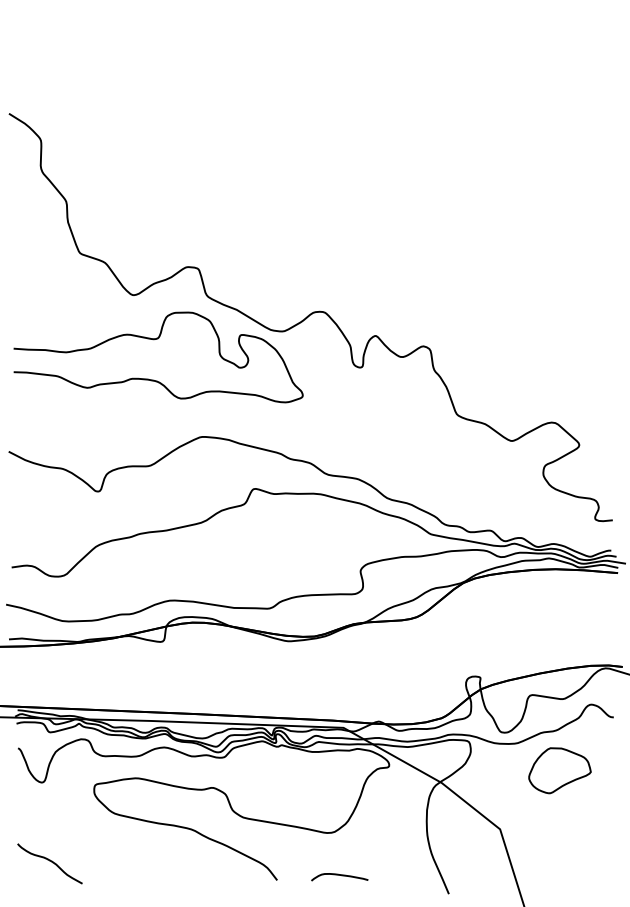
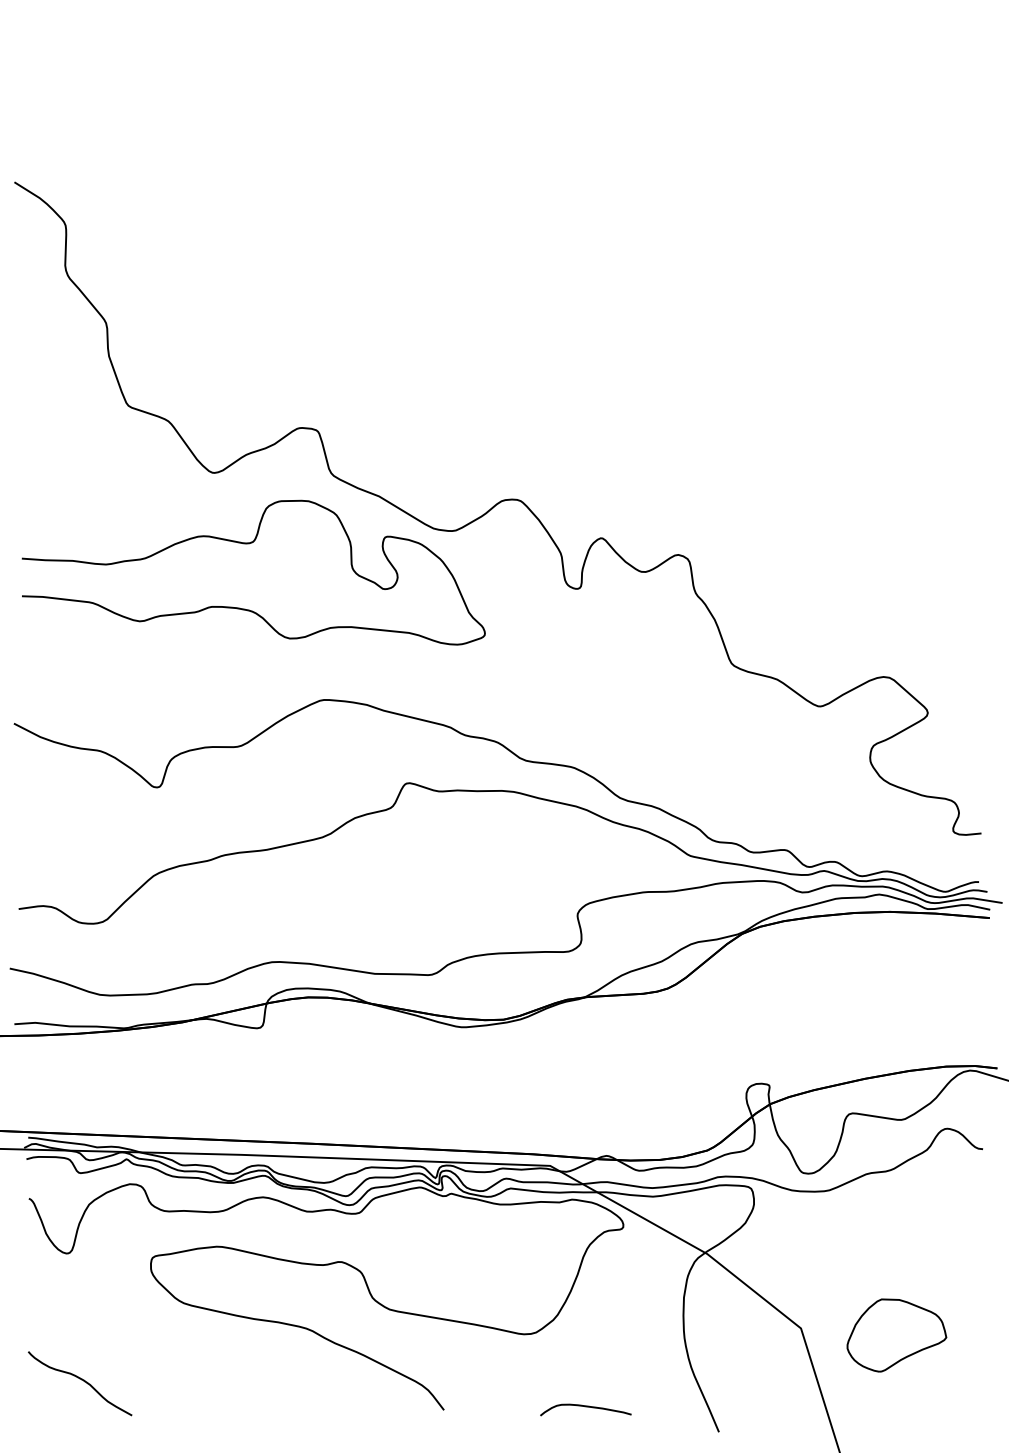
part: (559, 770) -> (896, 1335), moved
curve: (339, 875) -> (585, 1407), moved

